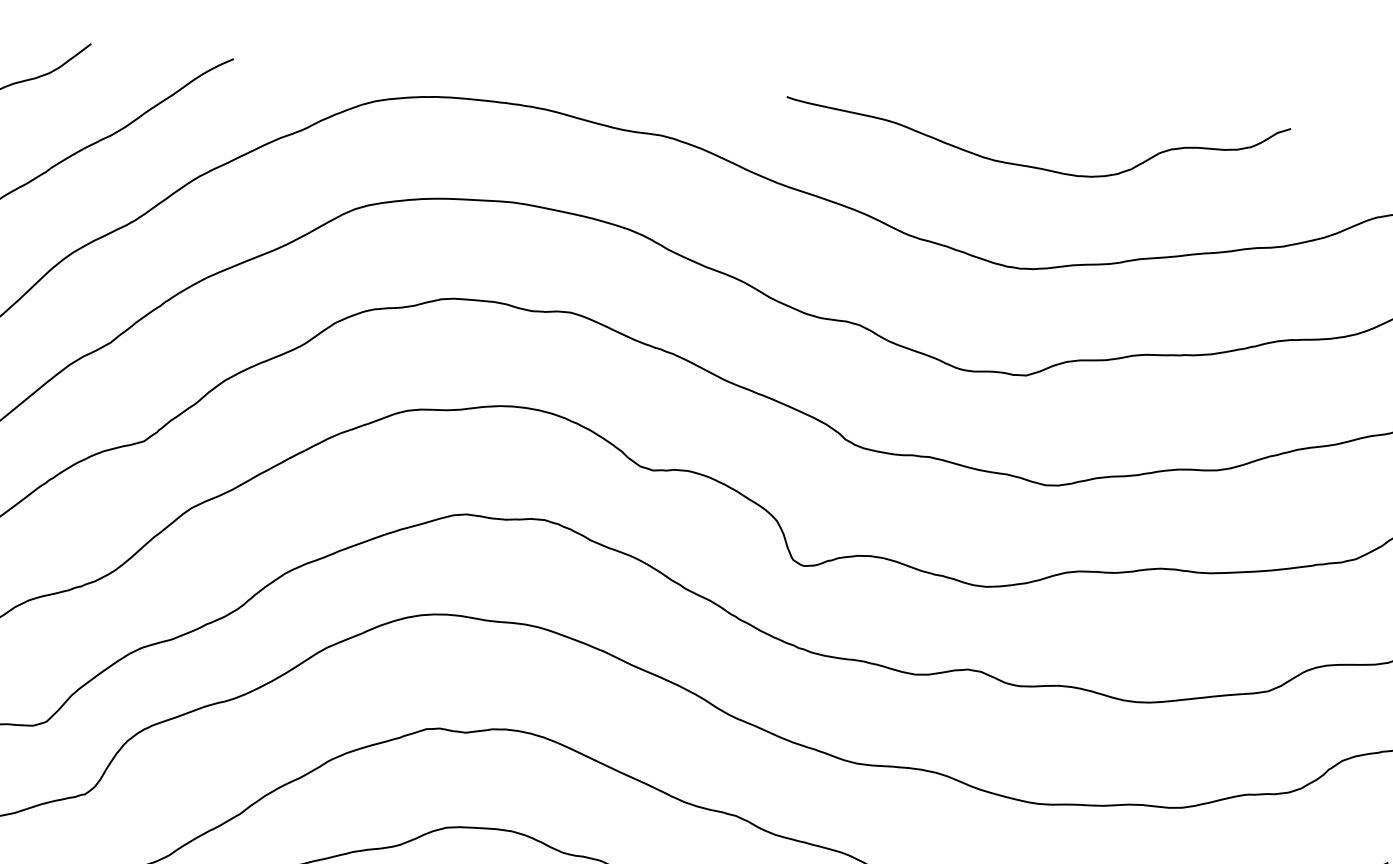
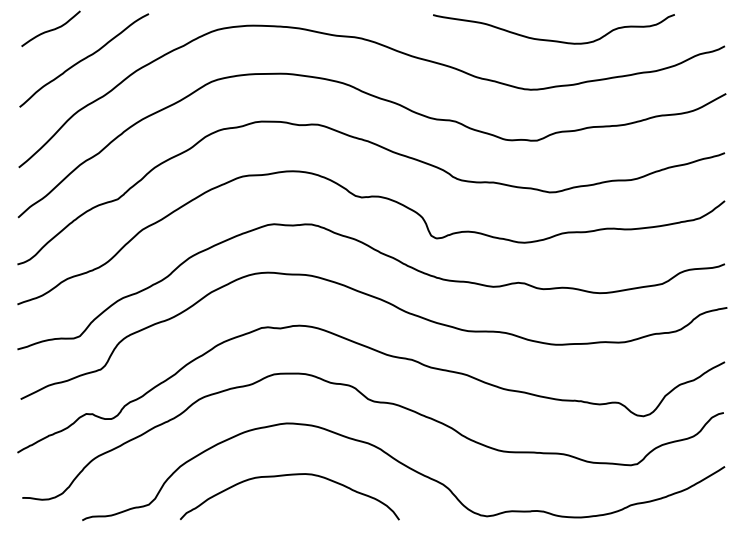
curve: (1028, 163) -> (550, 39), moved

